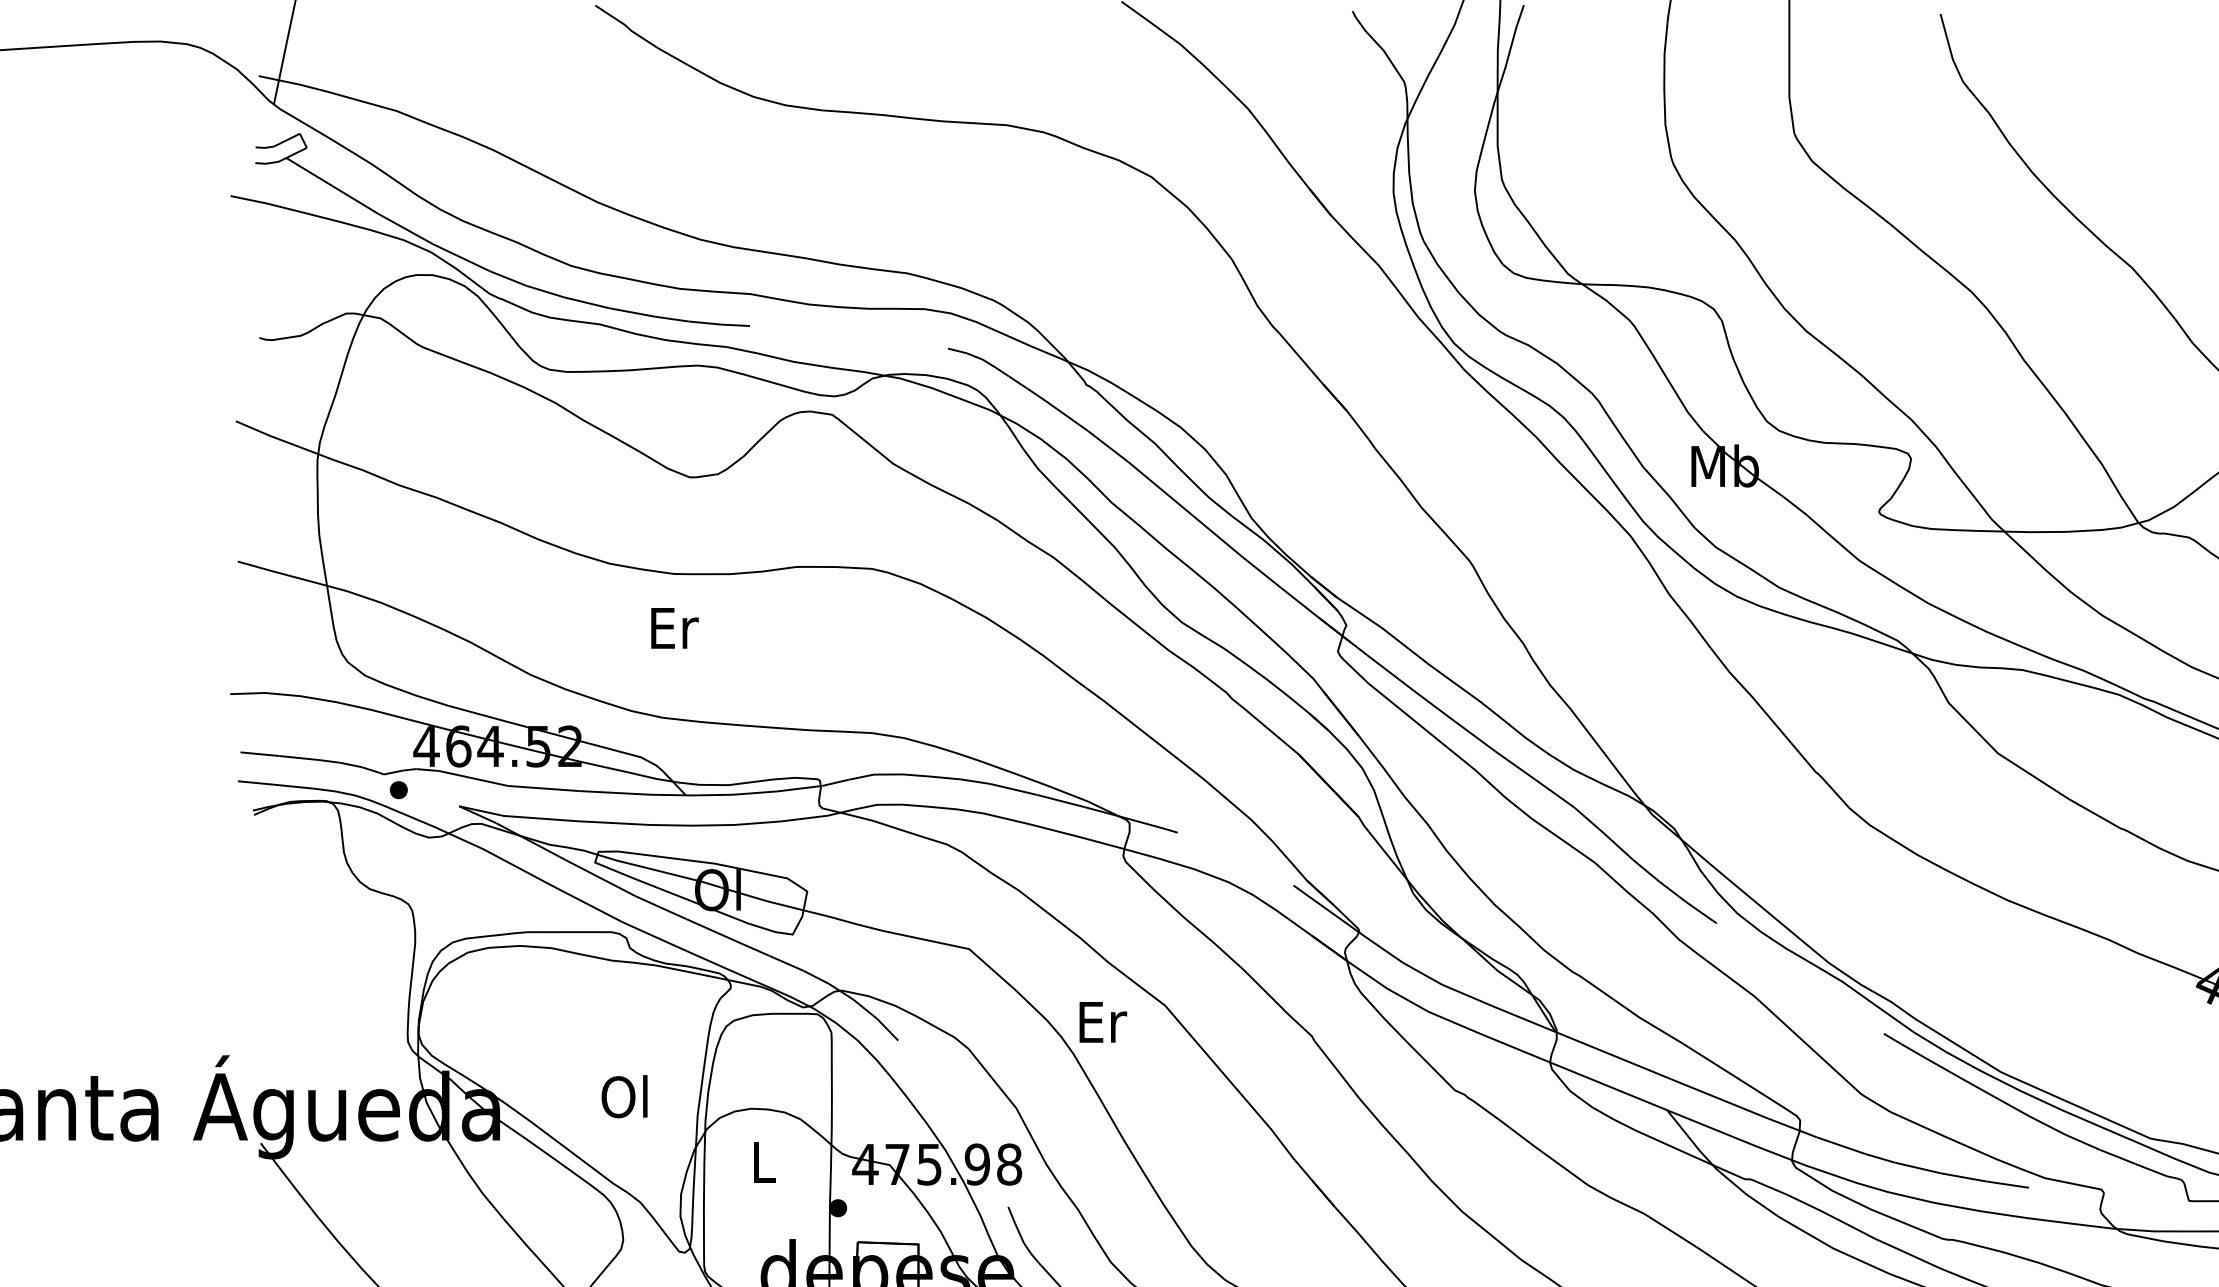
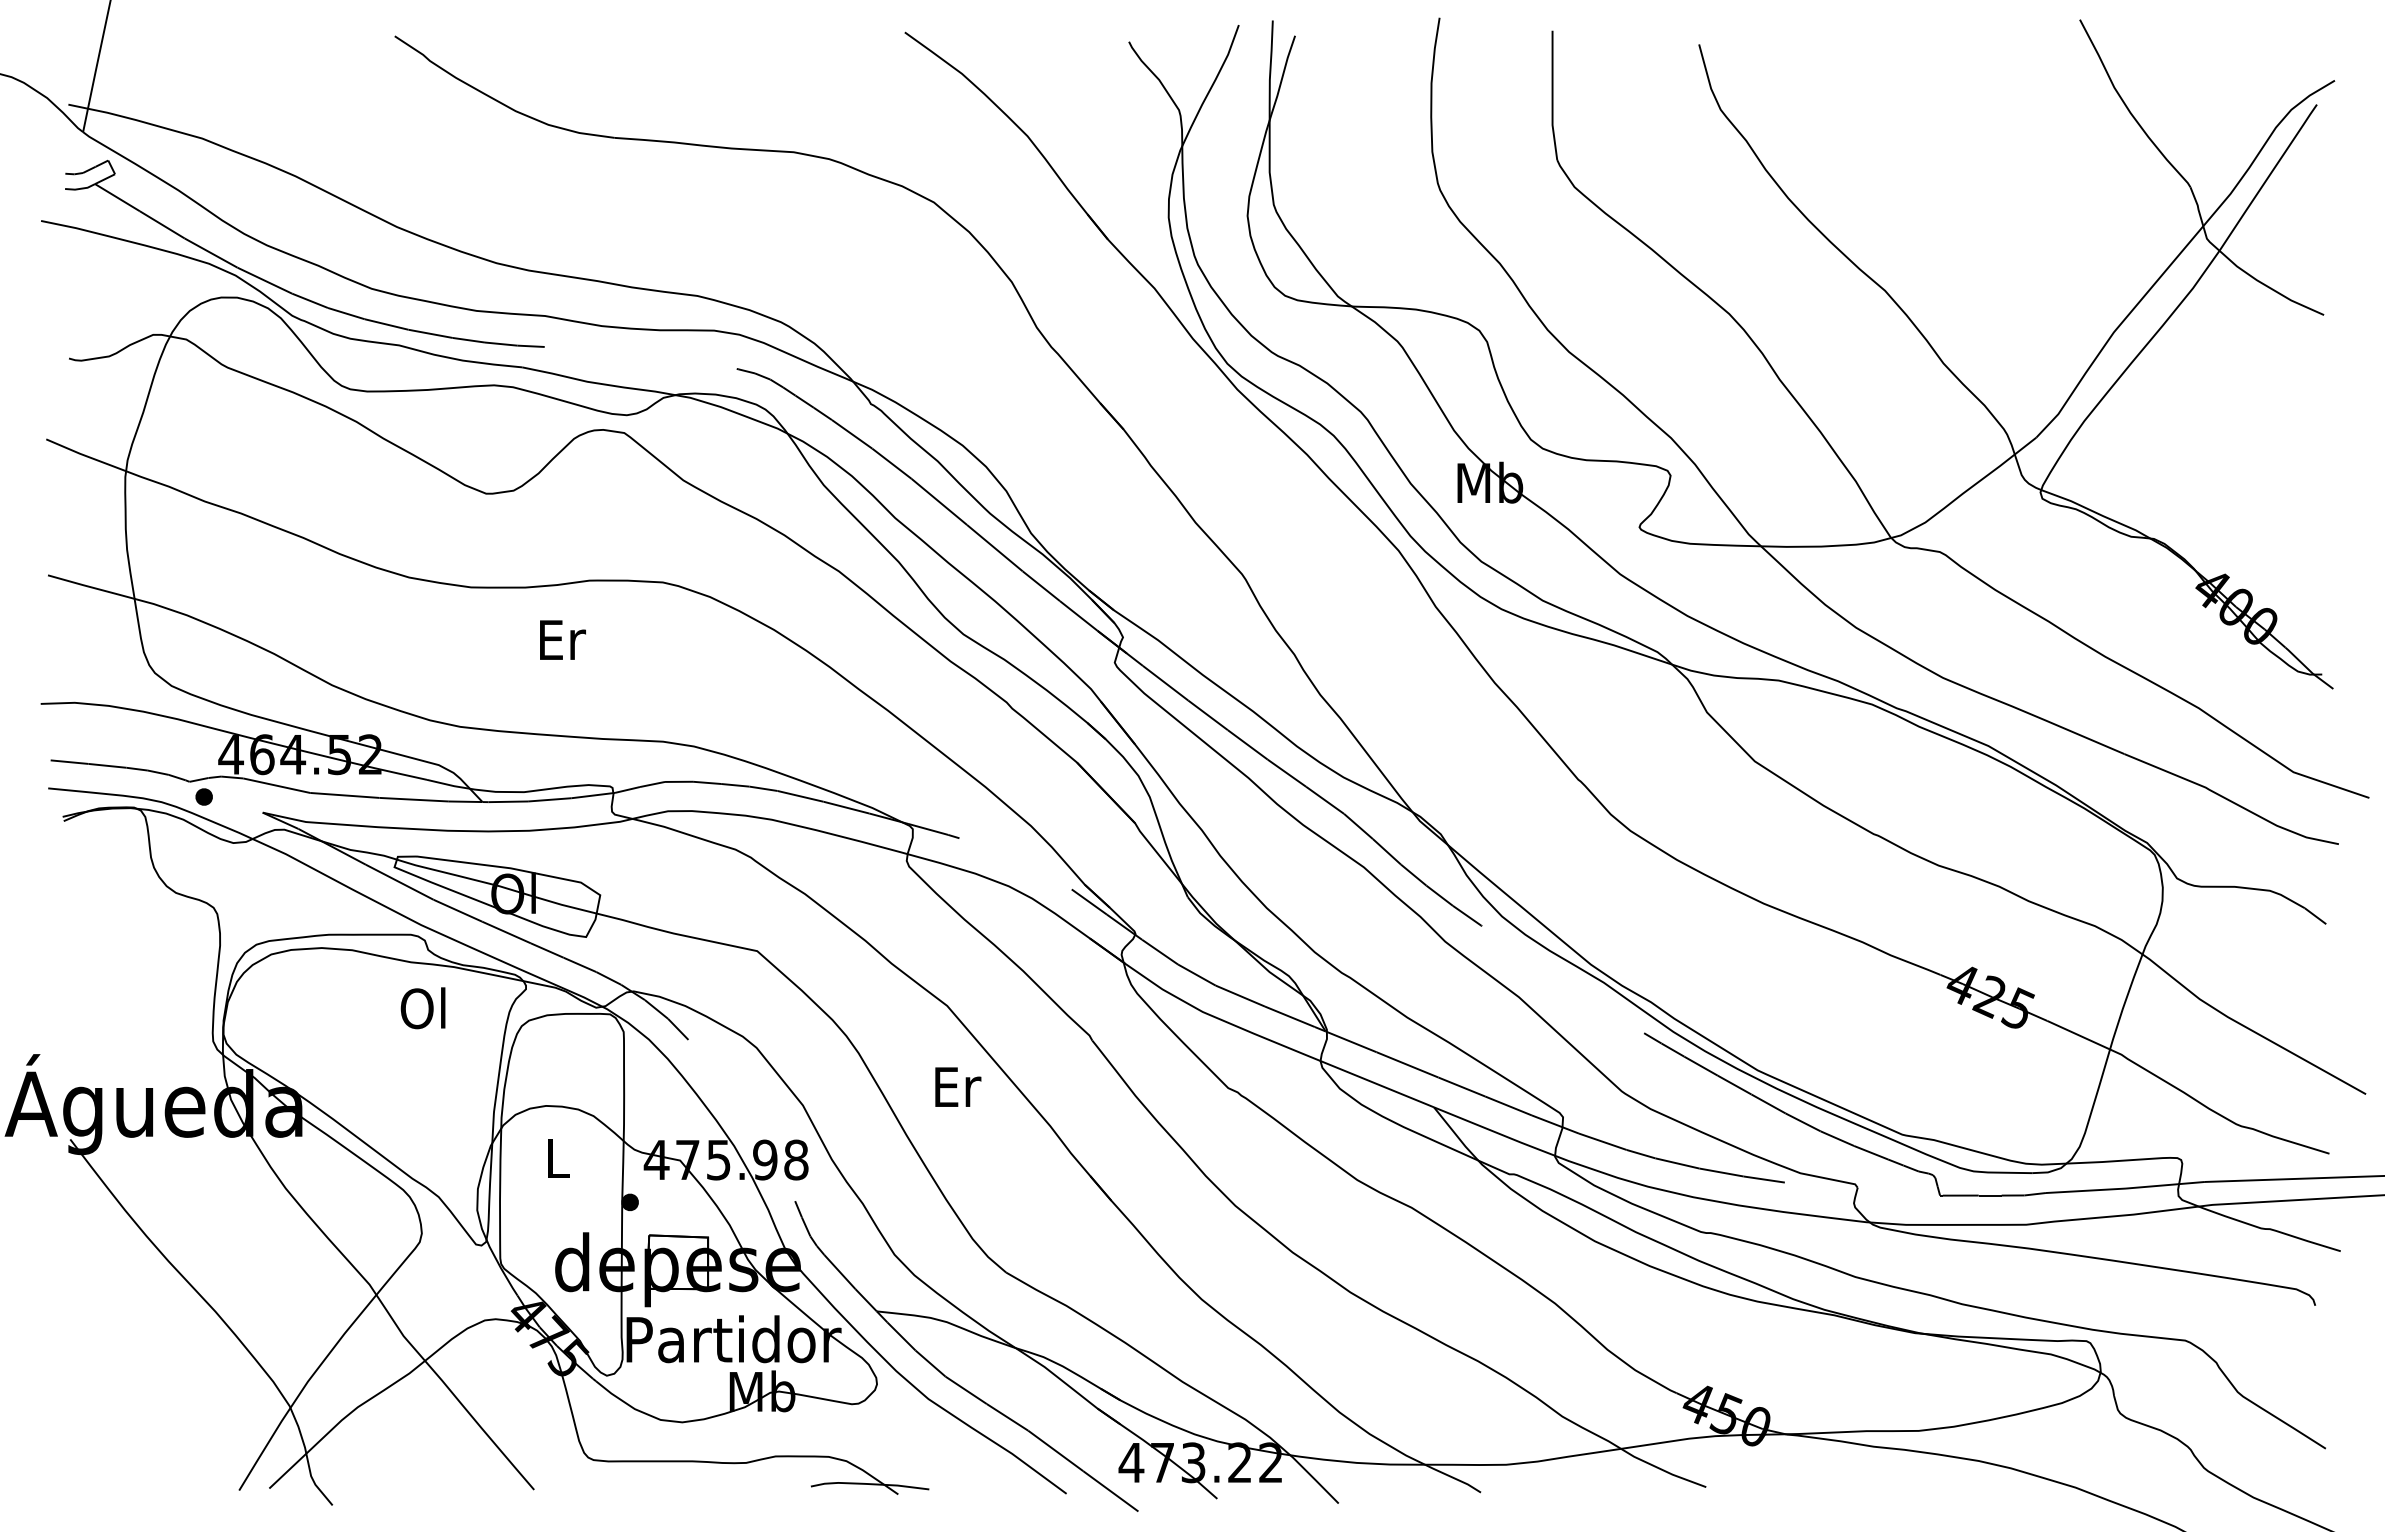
text: (674, 627) -> (562, 639), moved
text: (1103, 1021) -> (958, 1086), moved
text: (623, 1096) -> (422, 1008), moved

